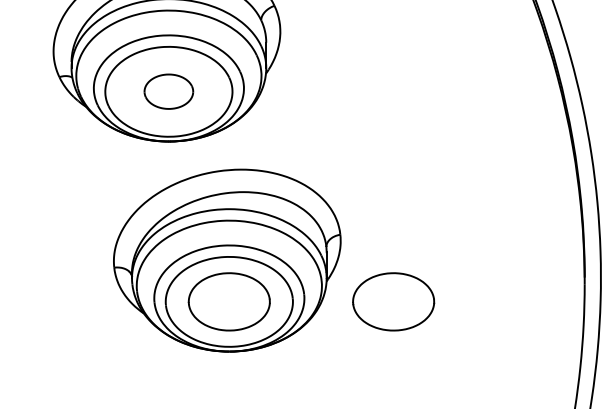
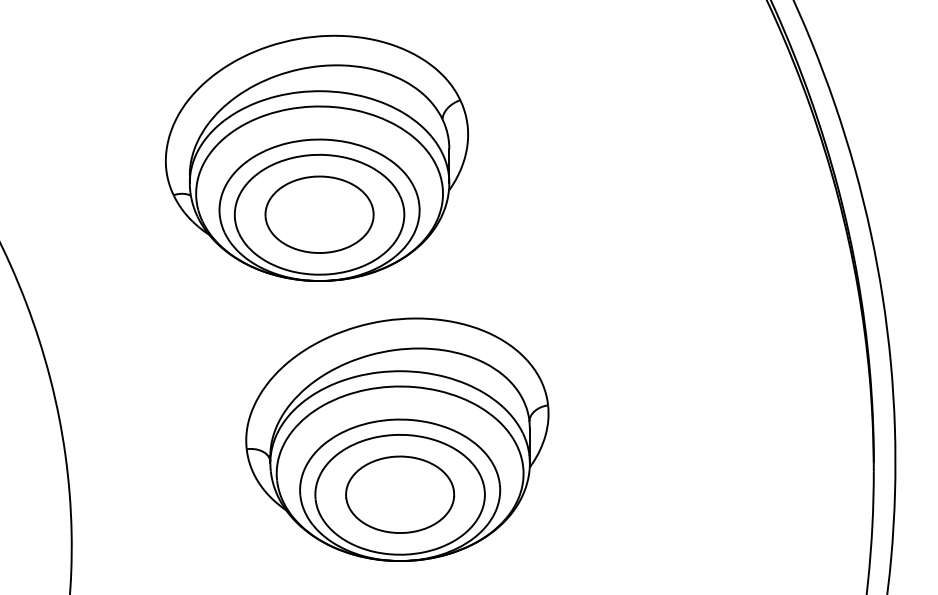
part: (168, 91) -> (319, 214), size x1.67
part: (393, 301) -> (619, 494), removed

